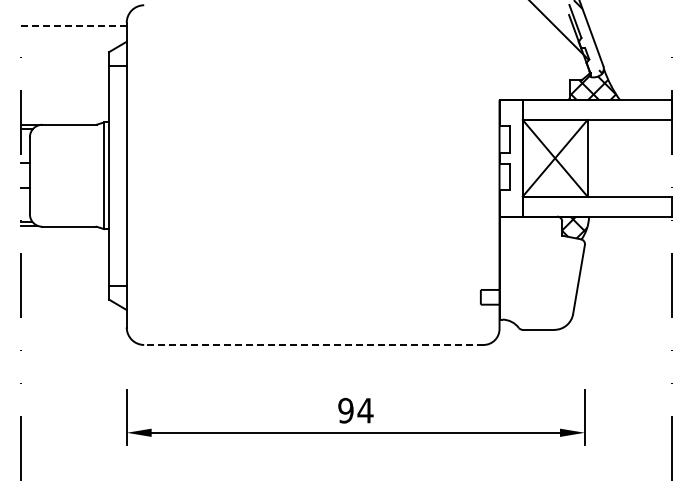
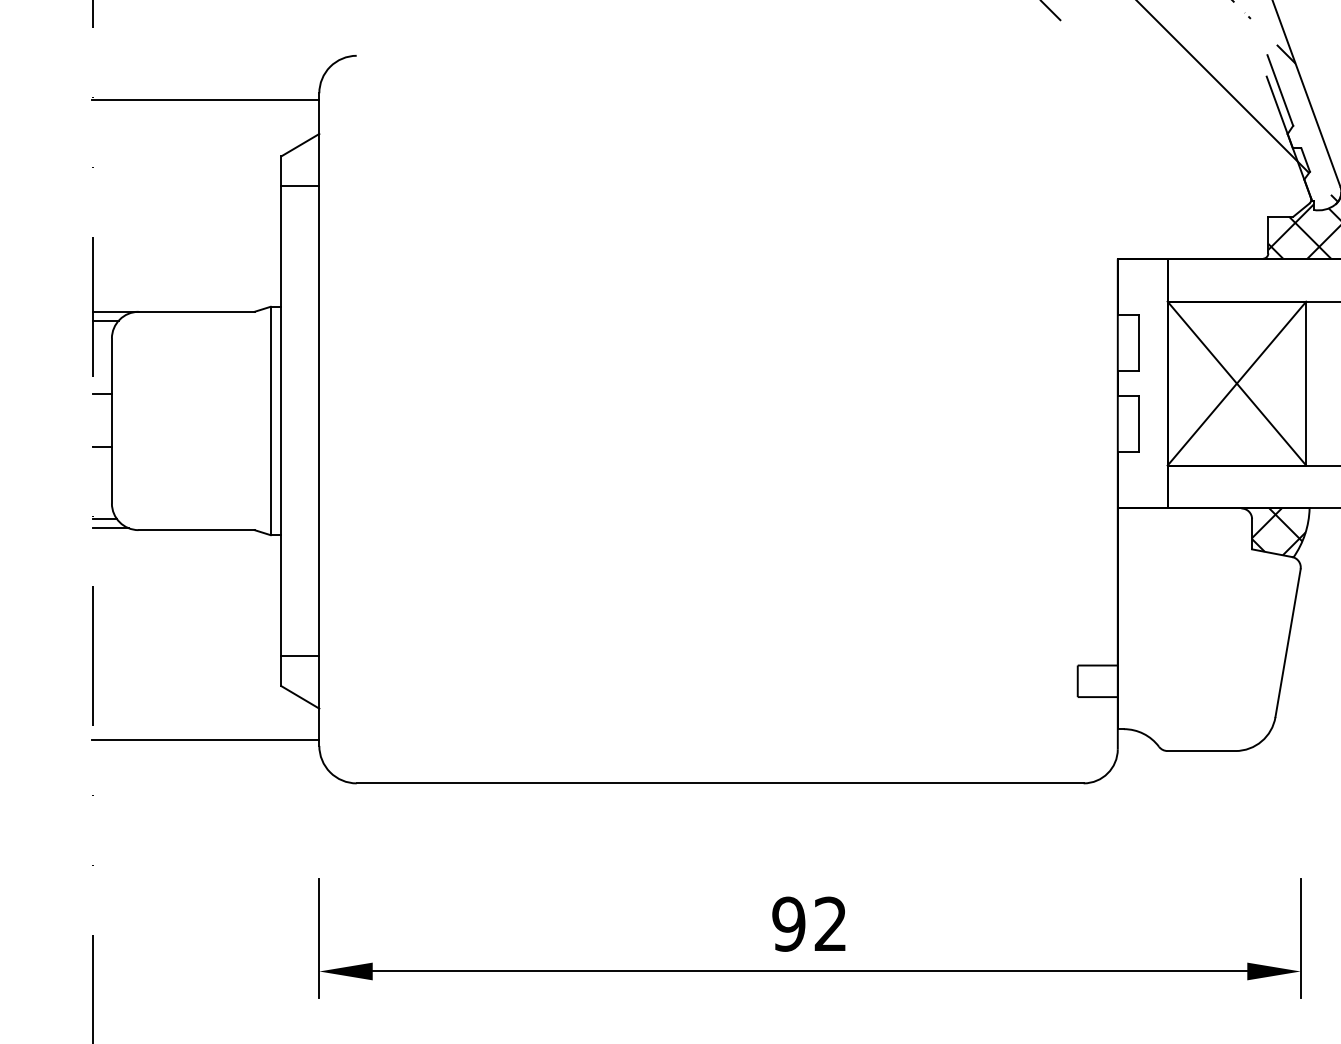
line: (73, 25) -> (205, 99), dashed -> solid
line: (73, 324) -> (205, 739), added
line: (313, 344) -> (719, 782), dashed -> solid
text: (365, 410) -> (830, 923), 94 -> 92

